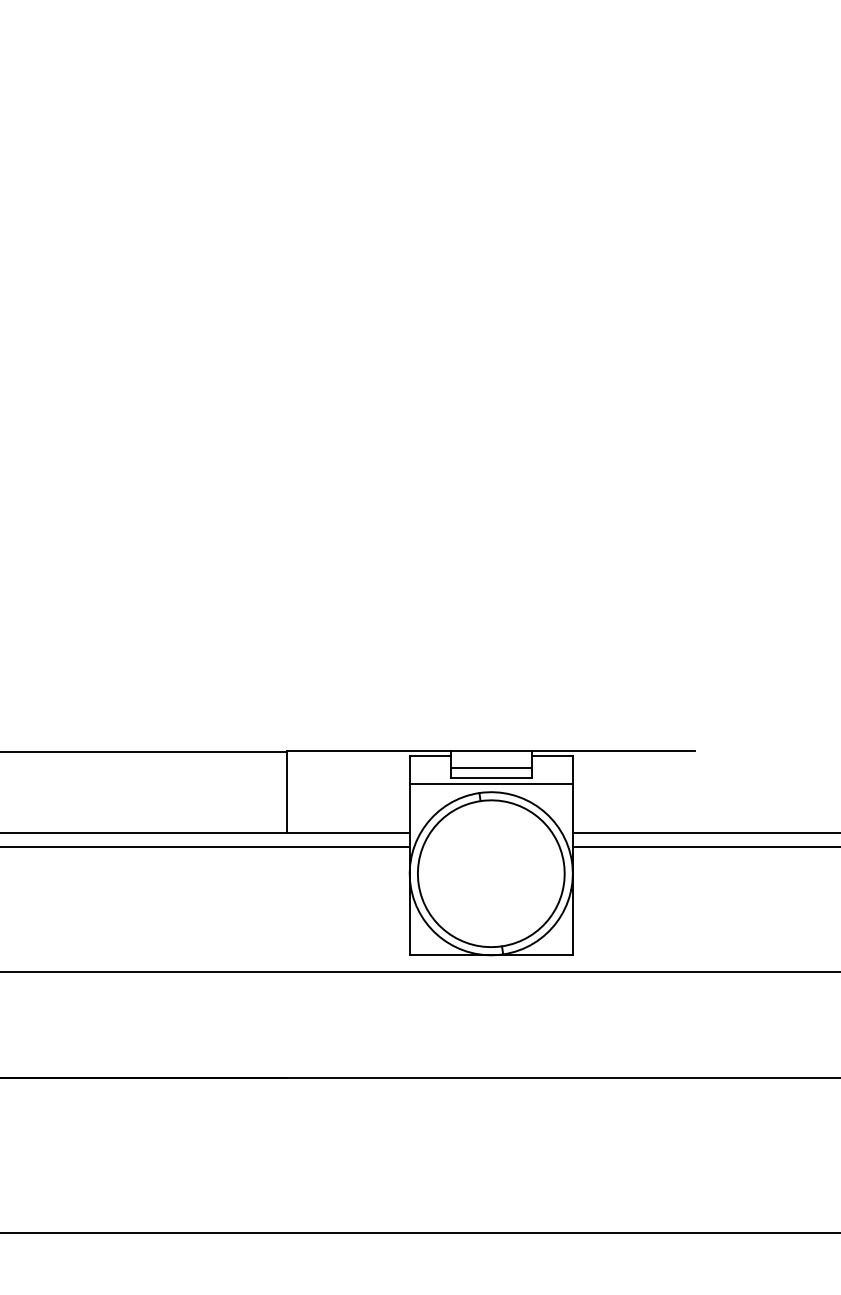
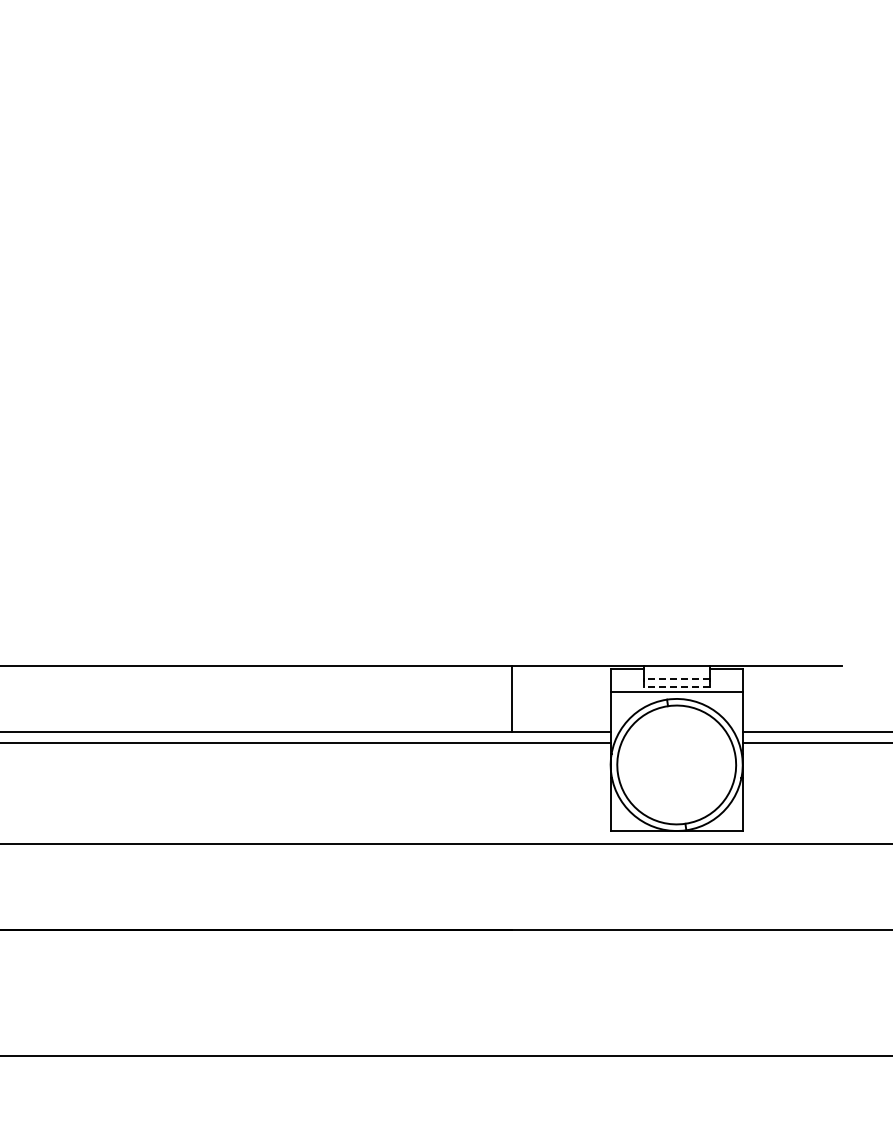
line: (491, 768) -> (676, 679), solid -> dashed
line: (491, 778) -> (676, 687), solid -> dashed

